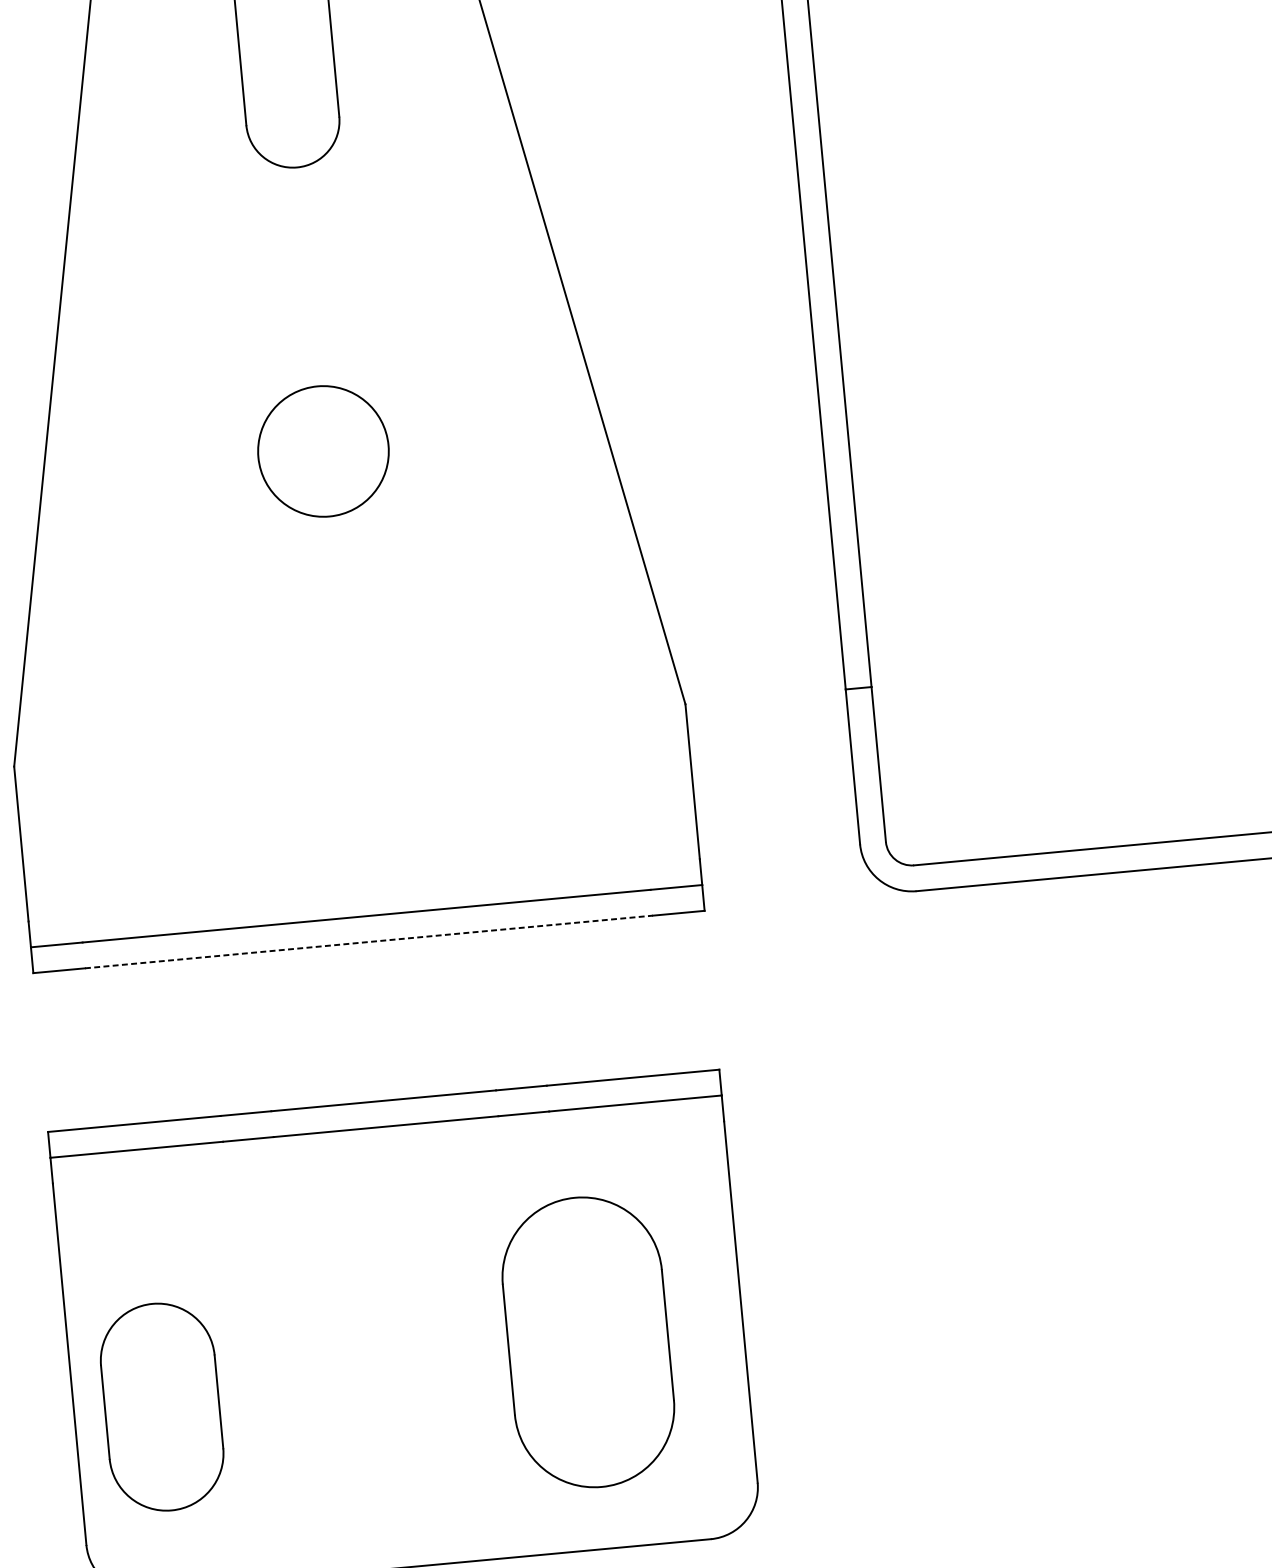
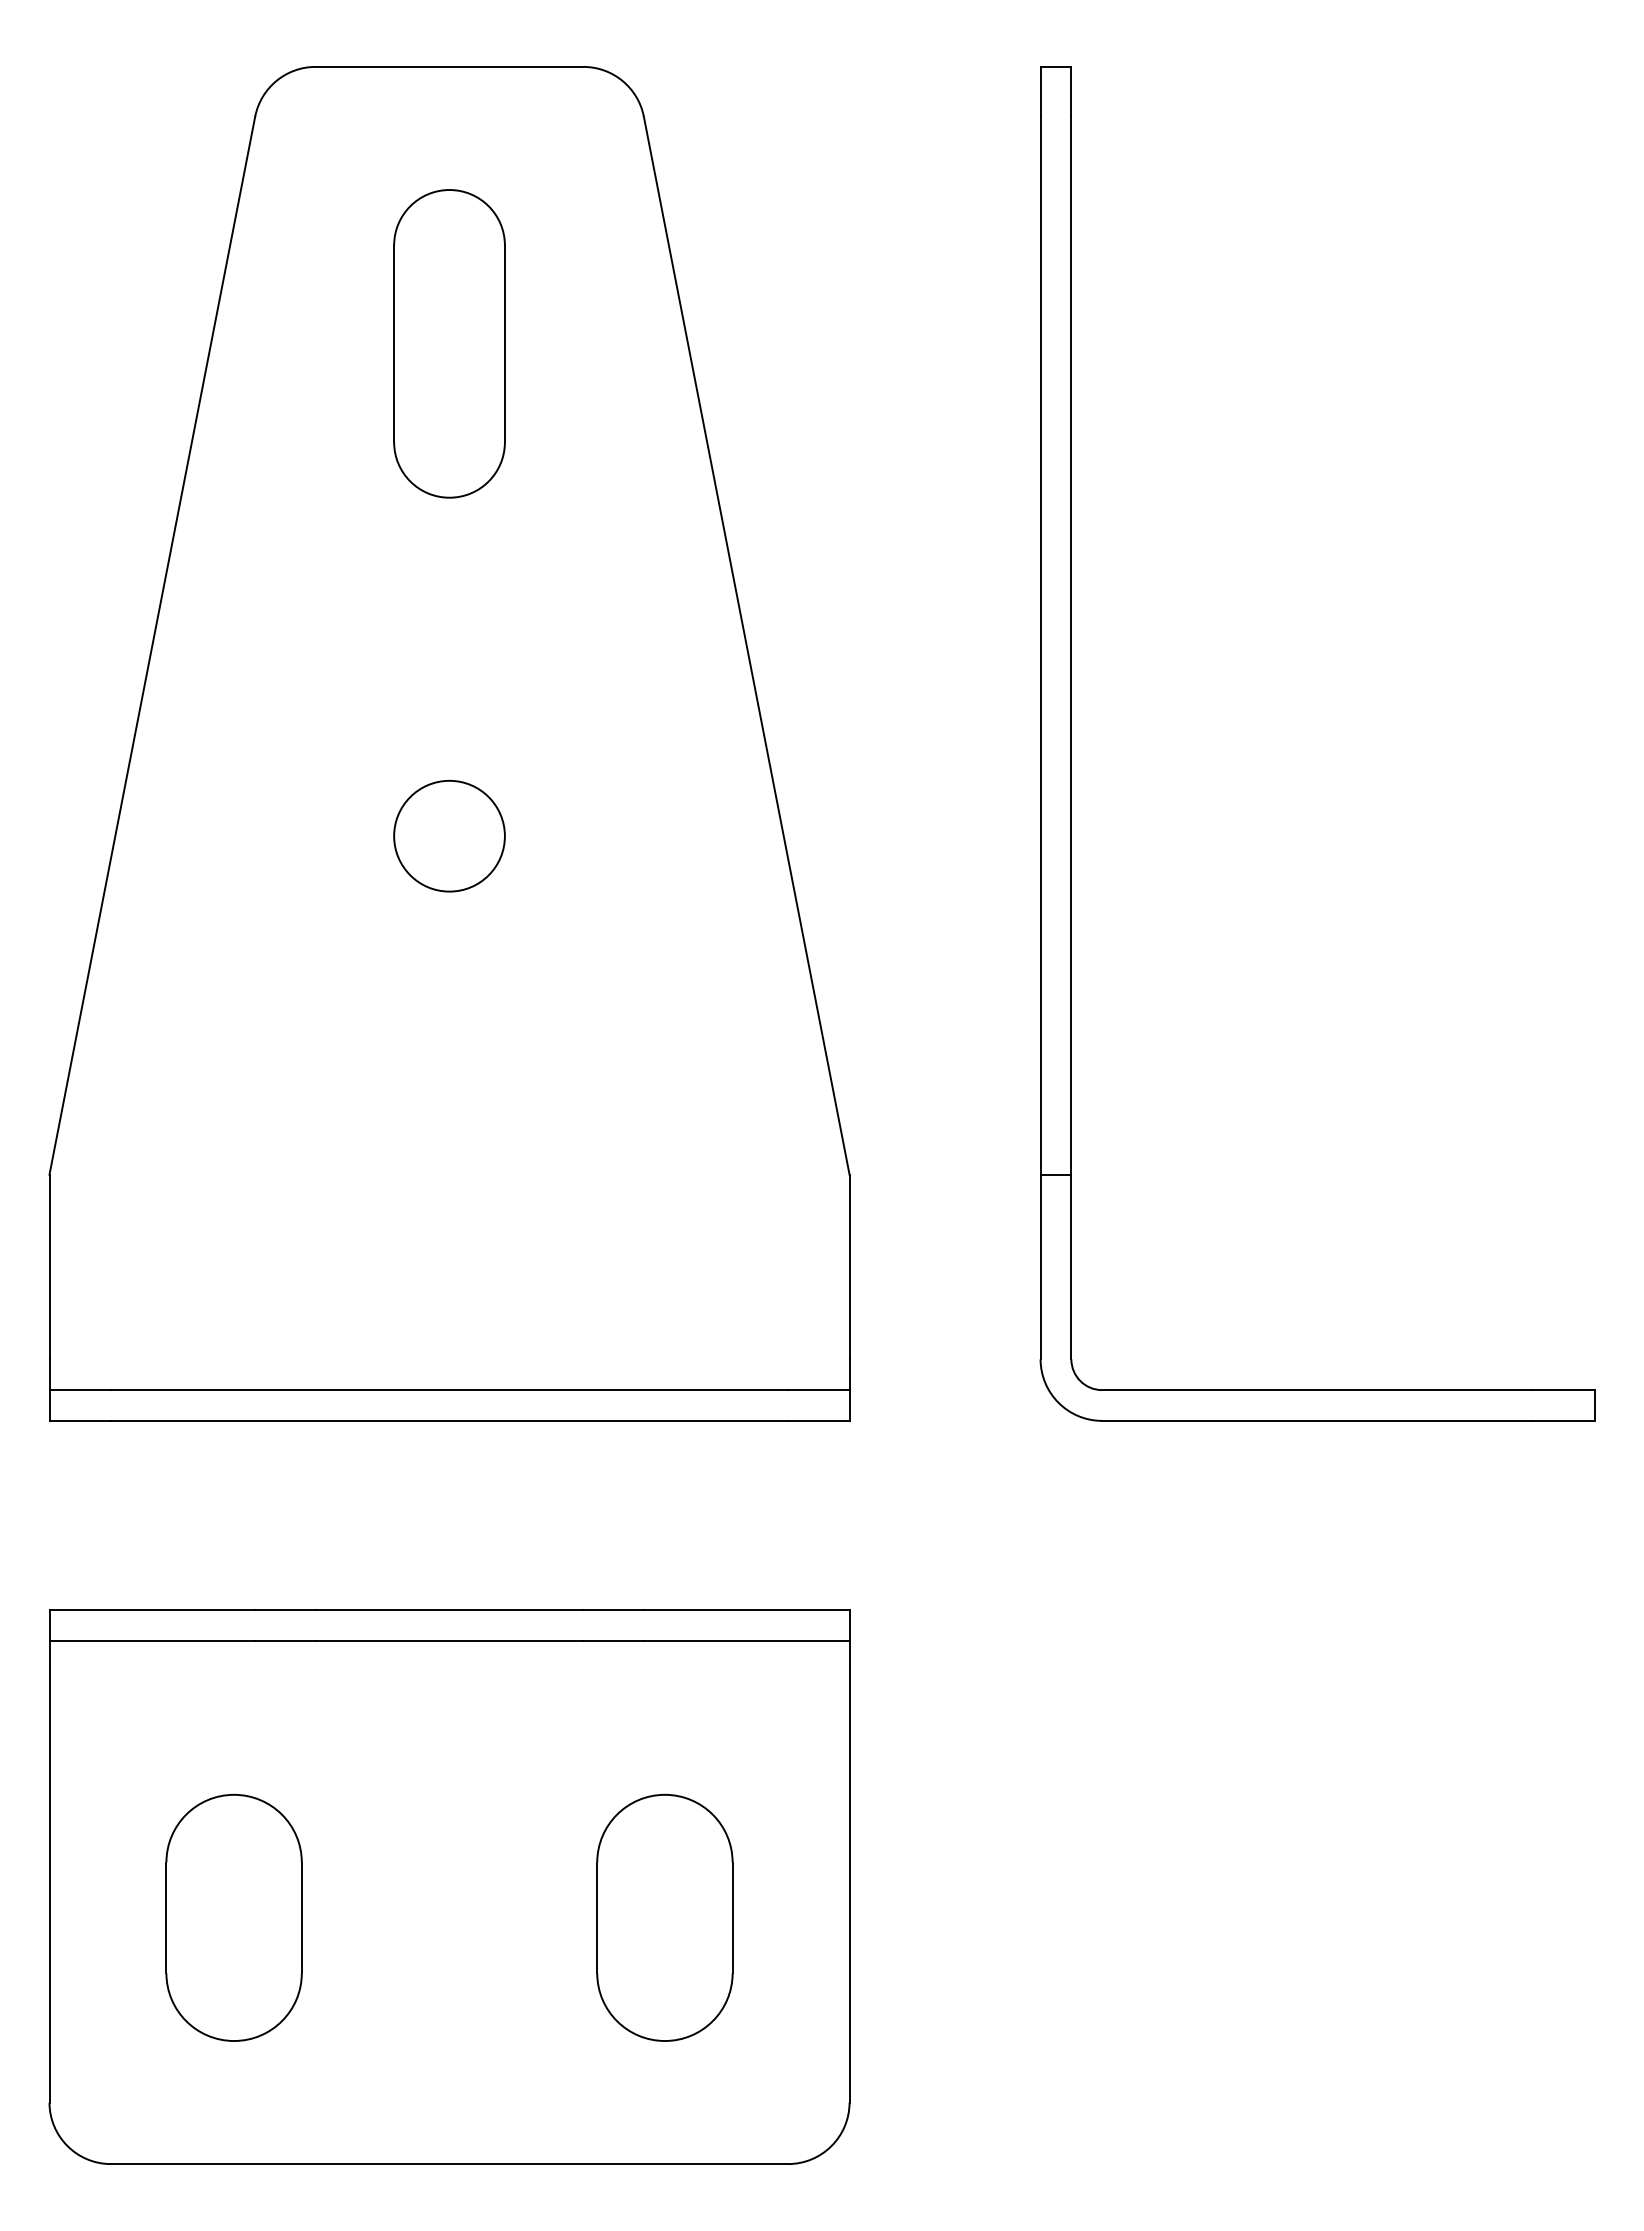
circle: (323, 450) -> (449, 835), size x0.71
line: (369, 941) -> (450, 1420), dashed -> solid
part: (588, 1341) -> (664, 1917), size x0.71
part: (161, 1406) -> (233, 1917), moved

